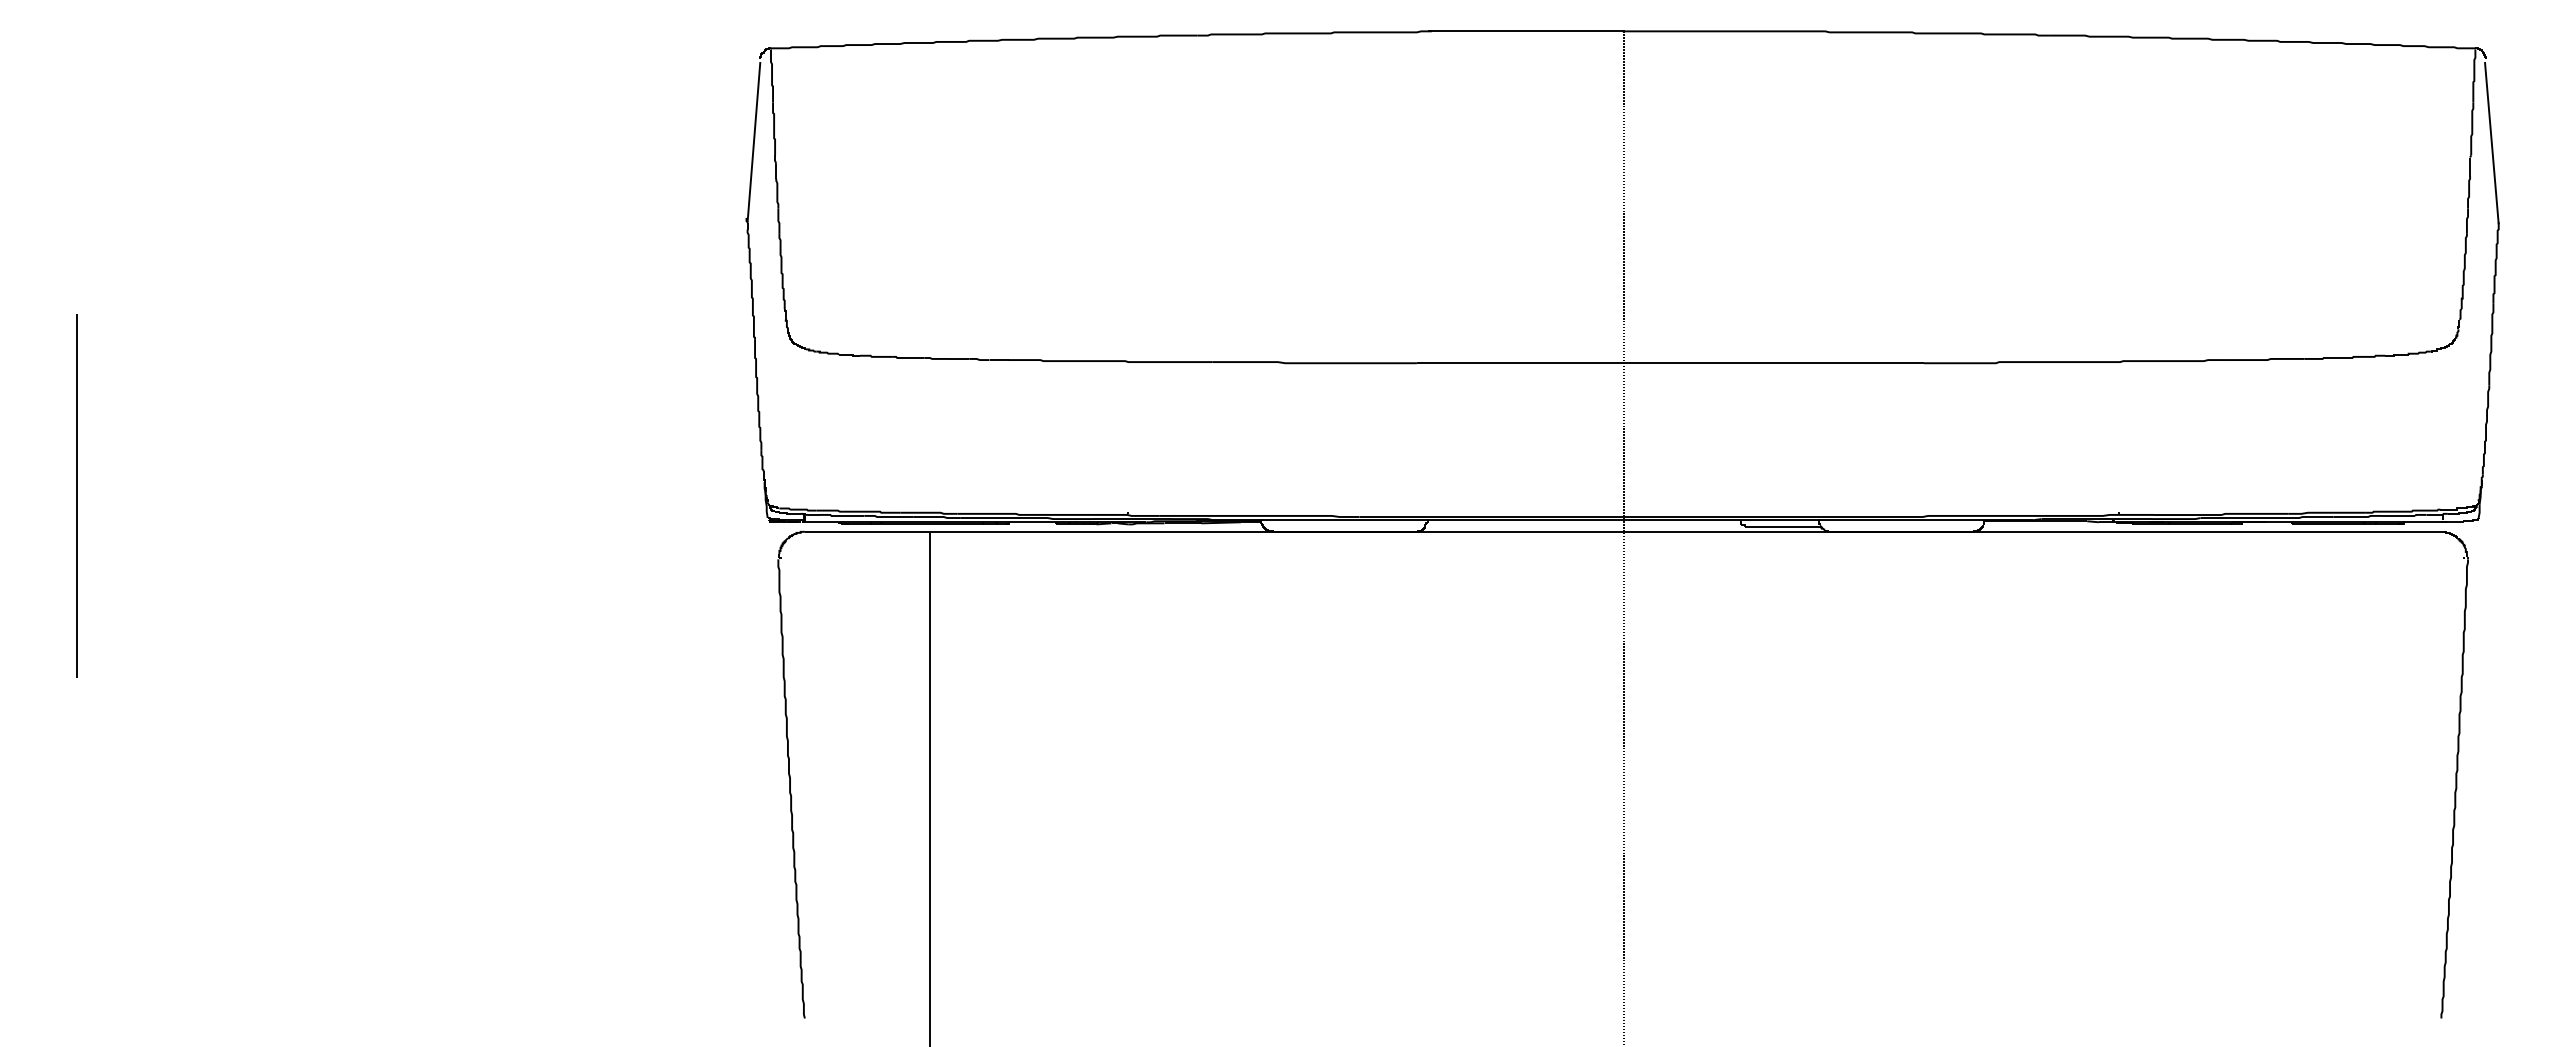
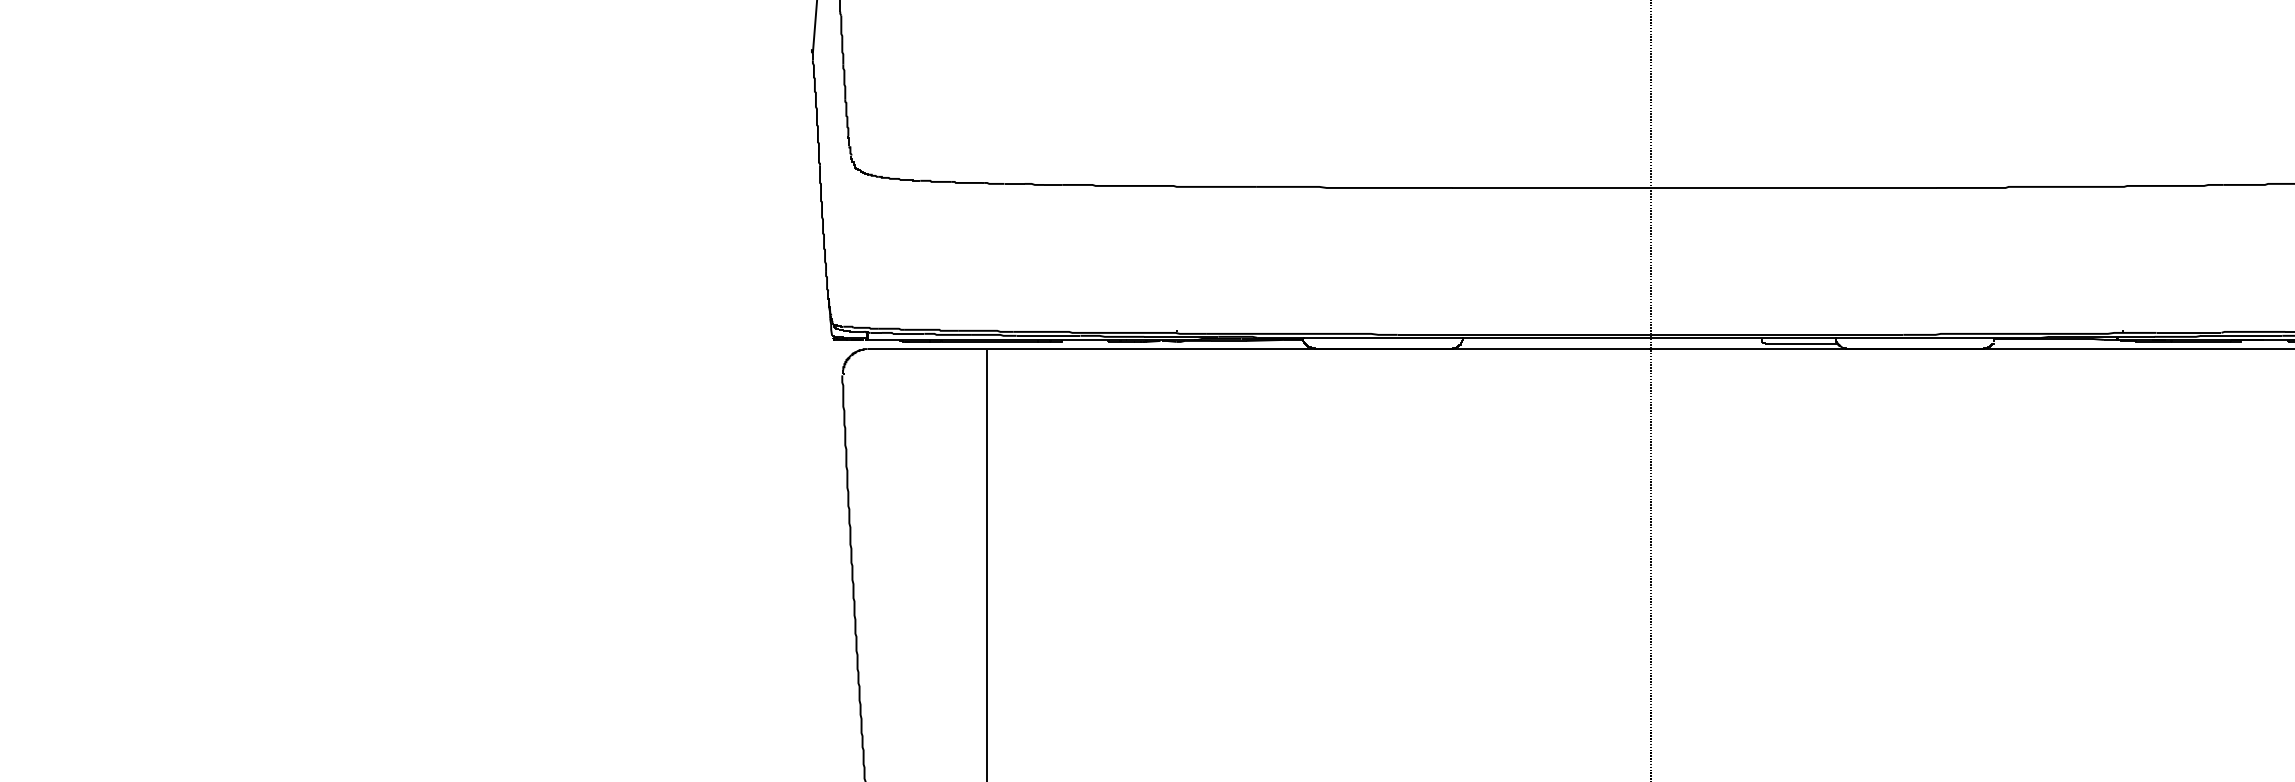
line: (76, 495) -> (171, 314), removed

